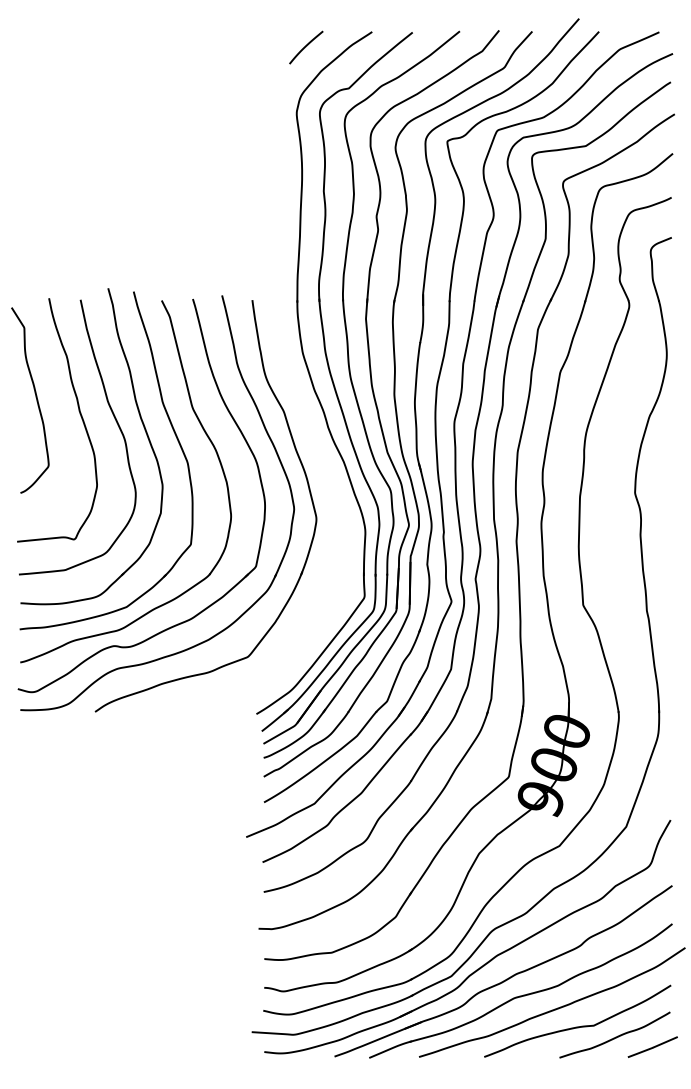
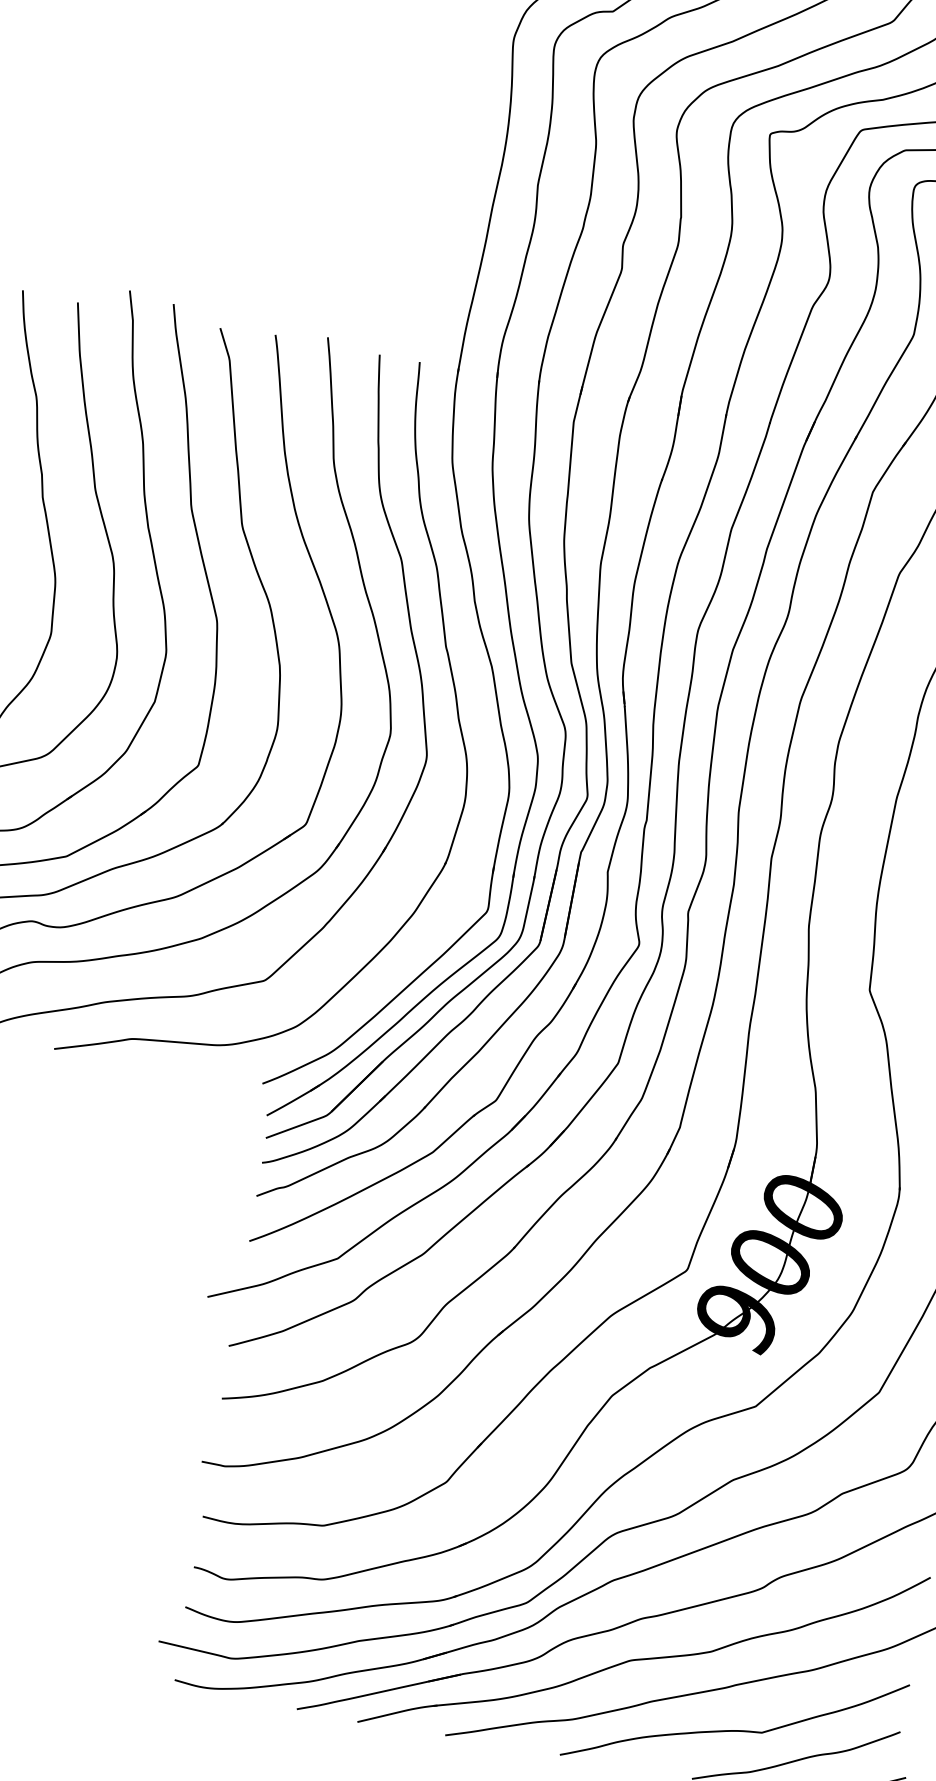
part: (322, 473) -> (450, 680), added

